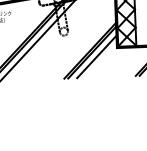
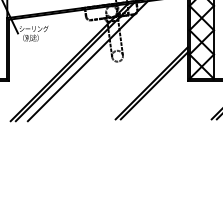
line: (96, 56) -> (159, 91), removed

